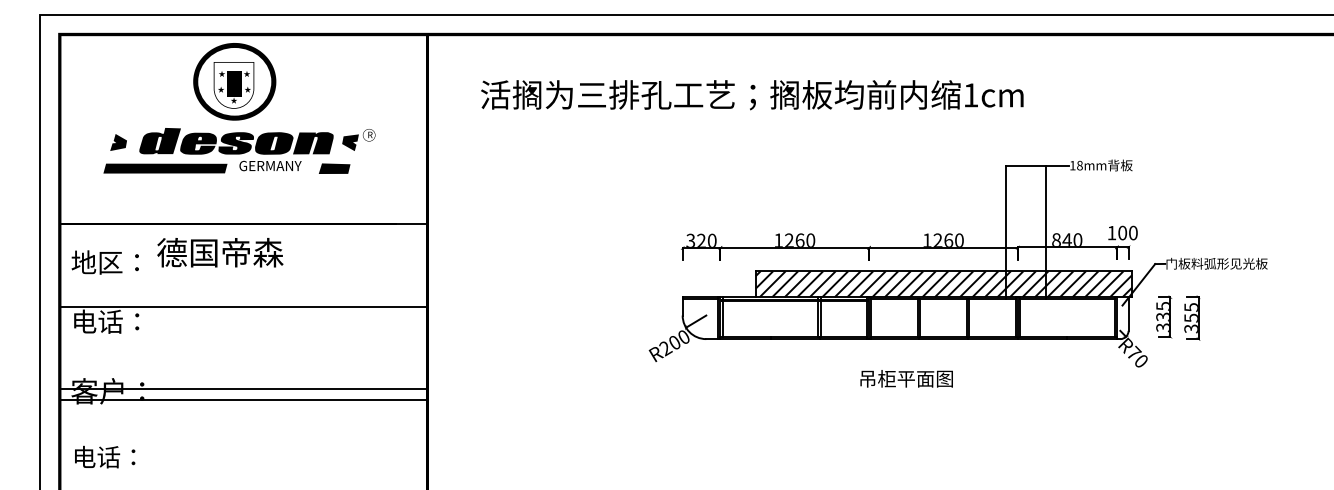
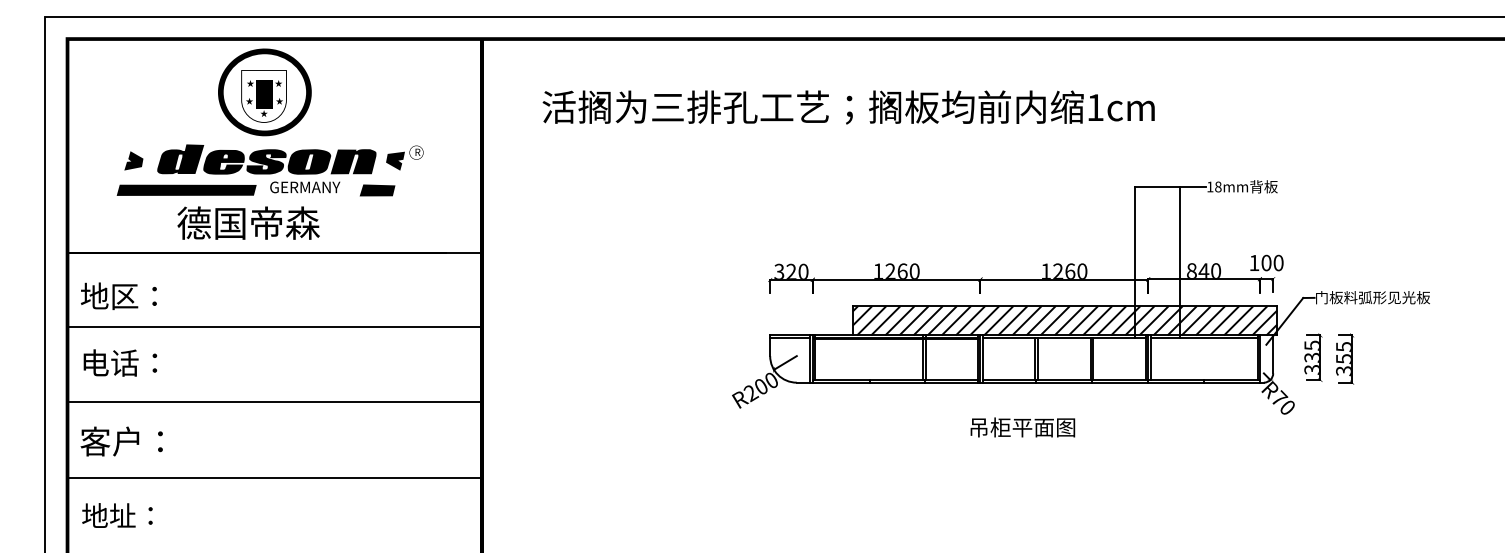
text: (220, 252) -> (248, 222), moved
line: (243, 307) -> (274, 327), moved
line: (244, 388) -> (275, 401), moved
line: (243, 399) -> (274, 477), moved
text: (96, 456) -> (108, 515), 电话： -> 地址：

